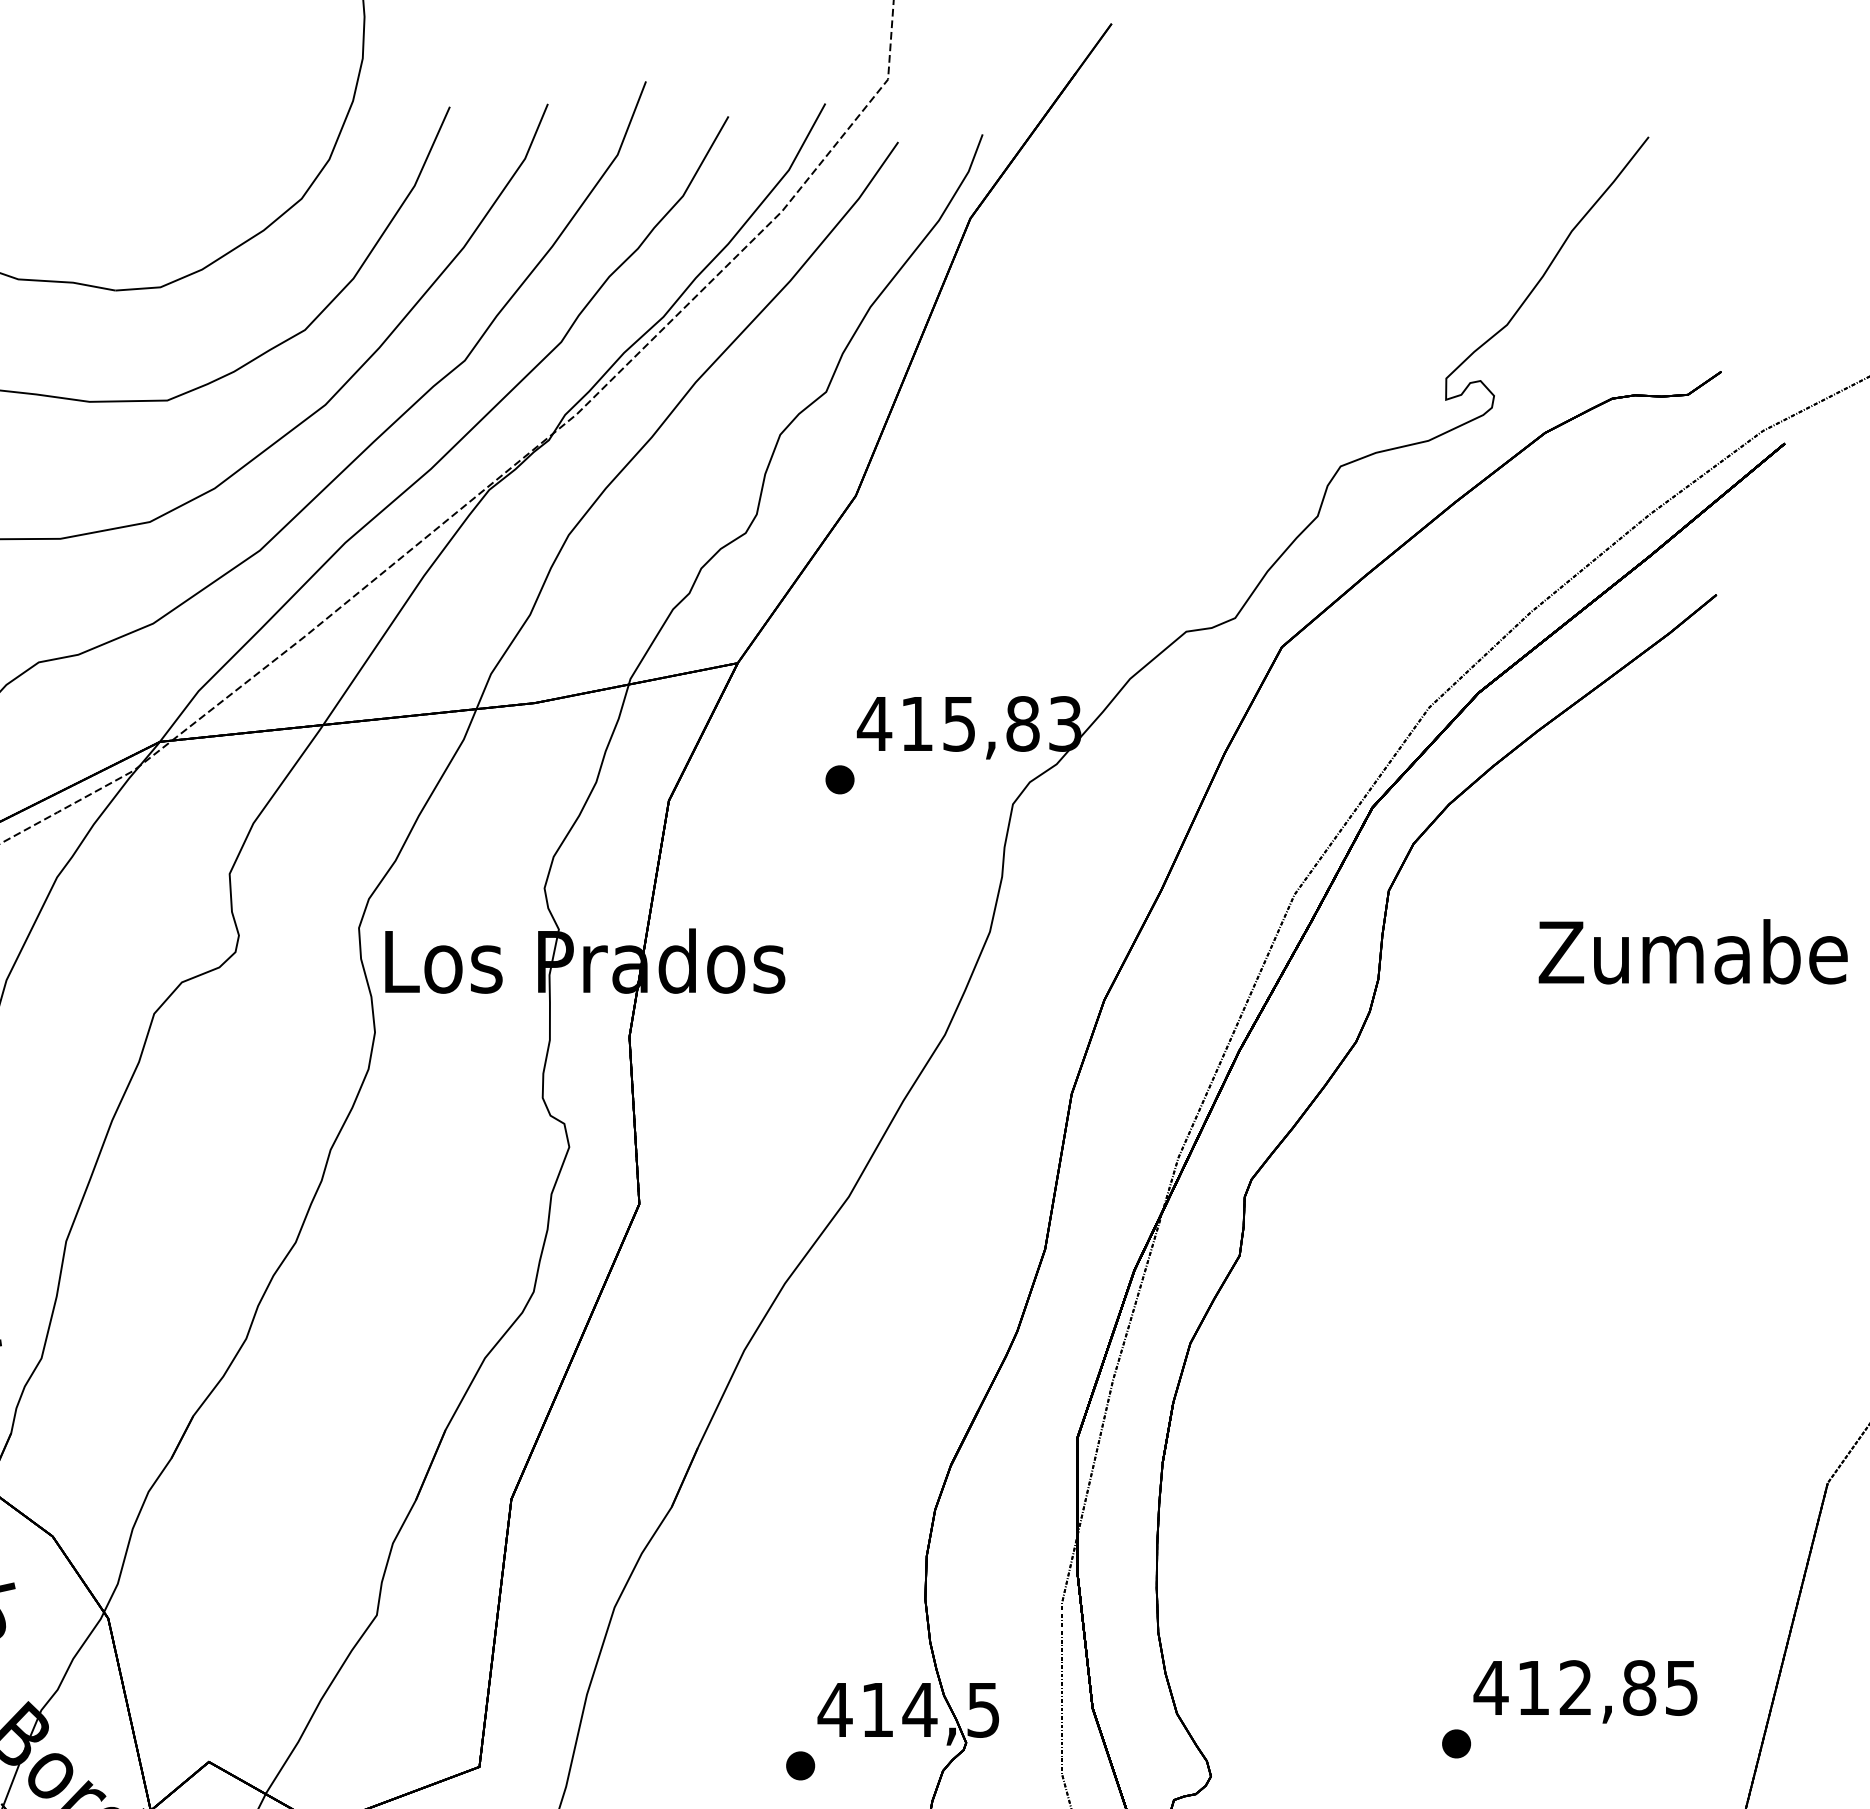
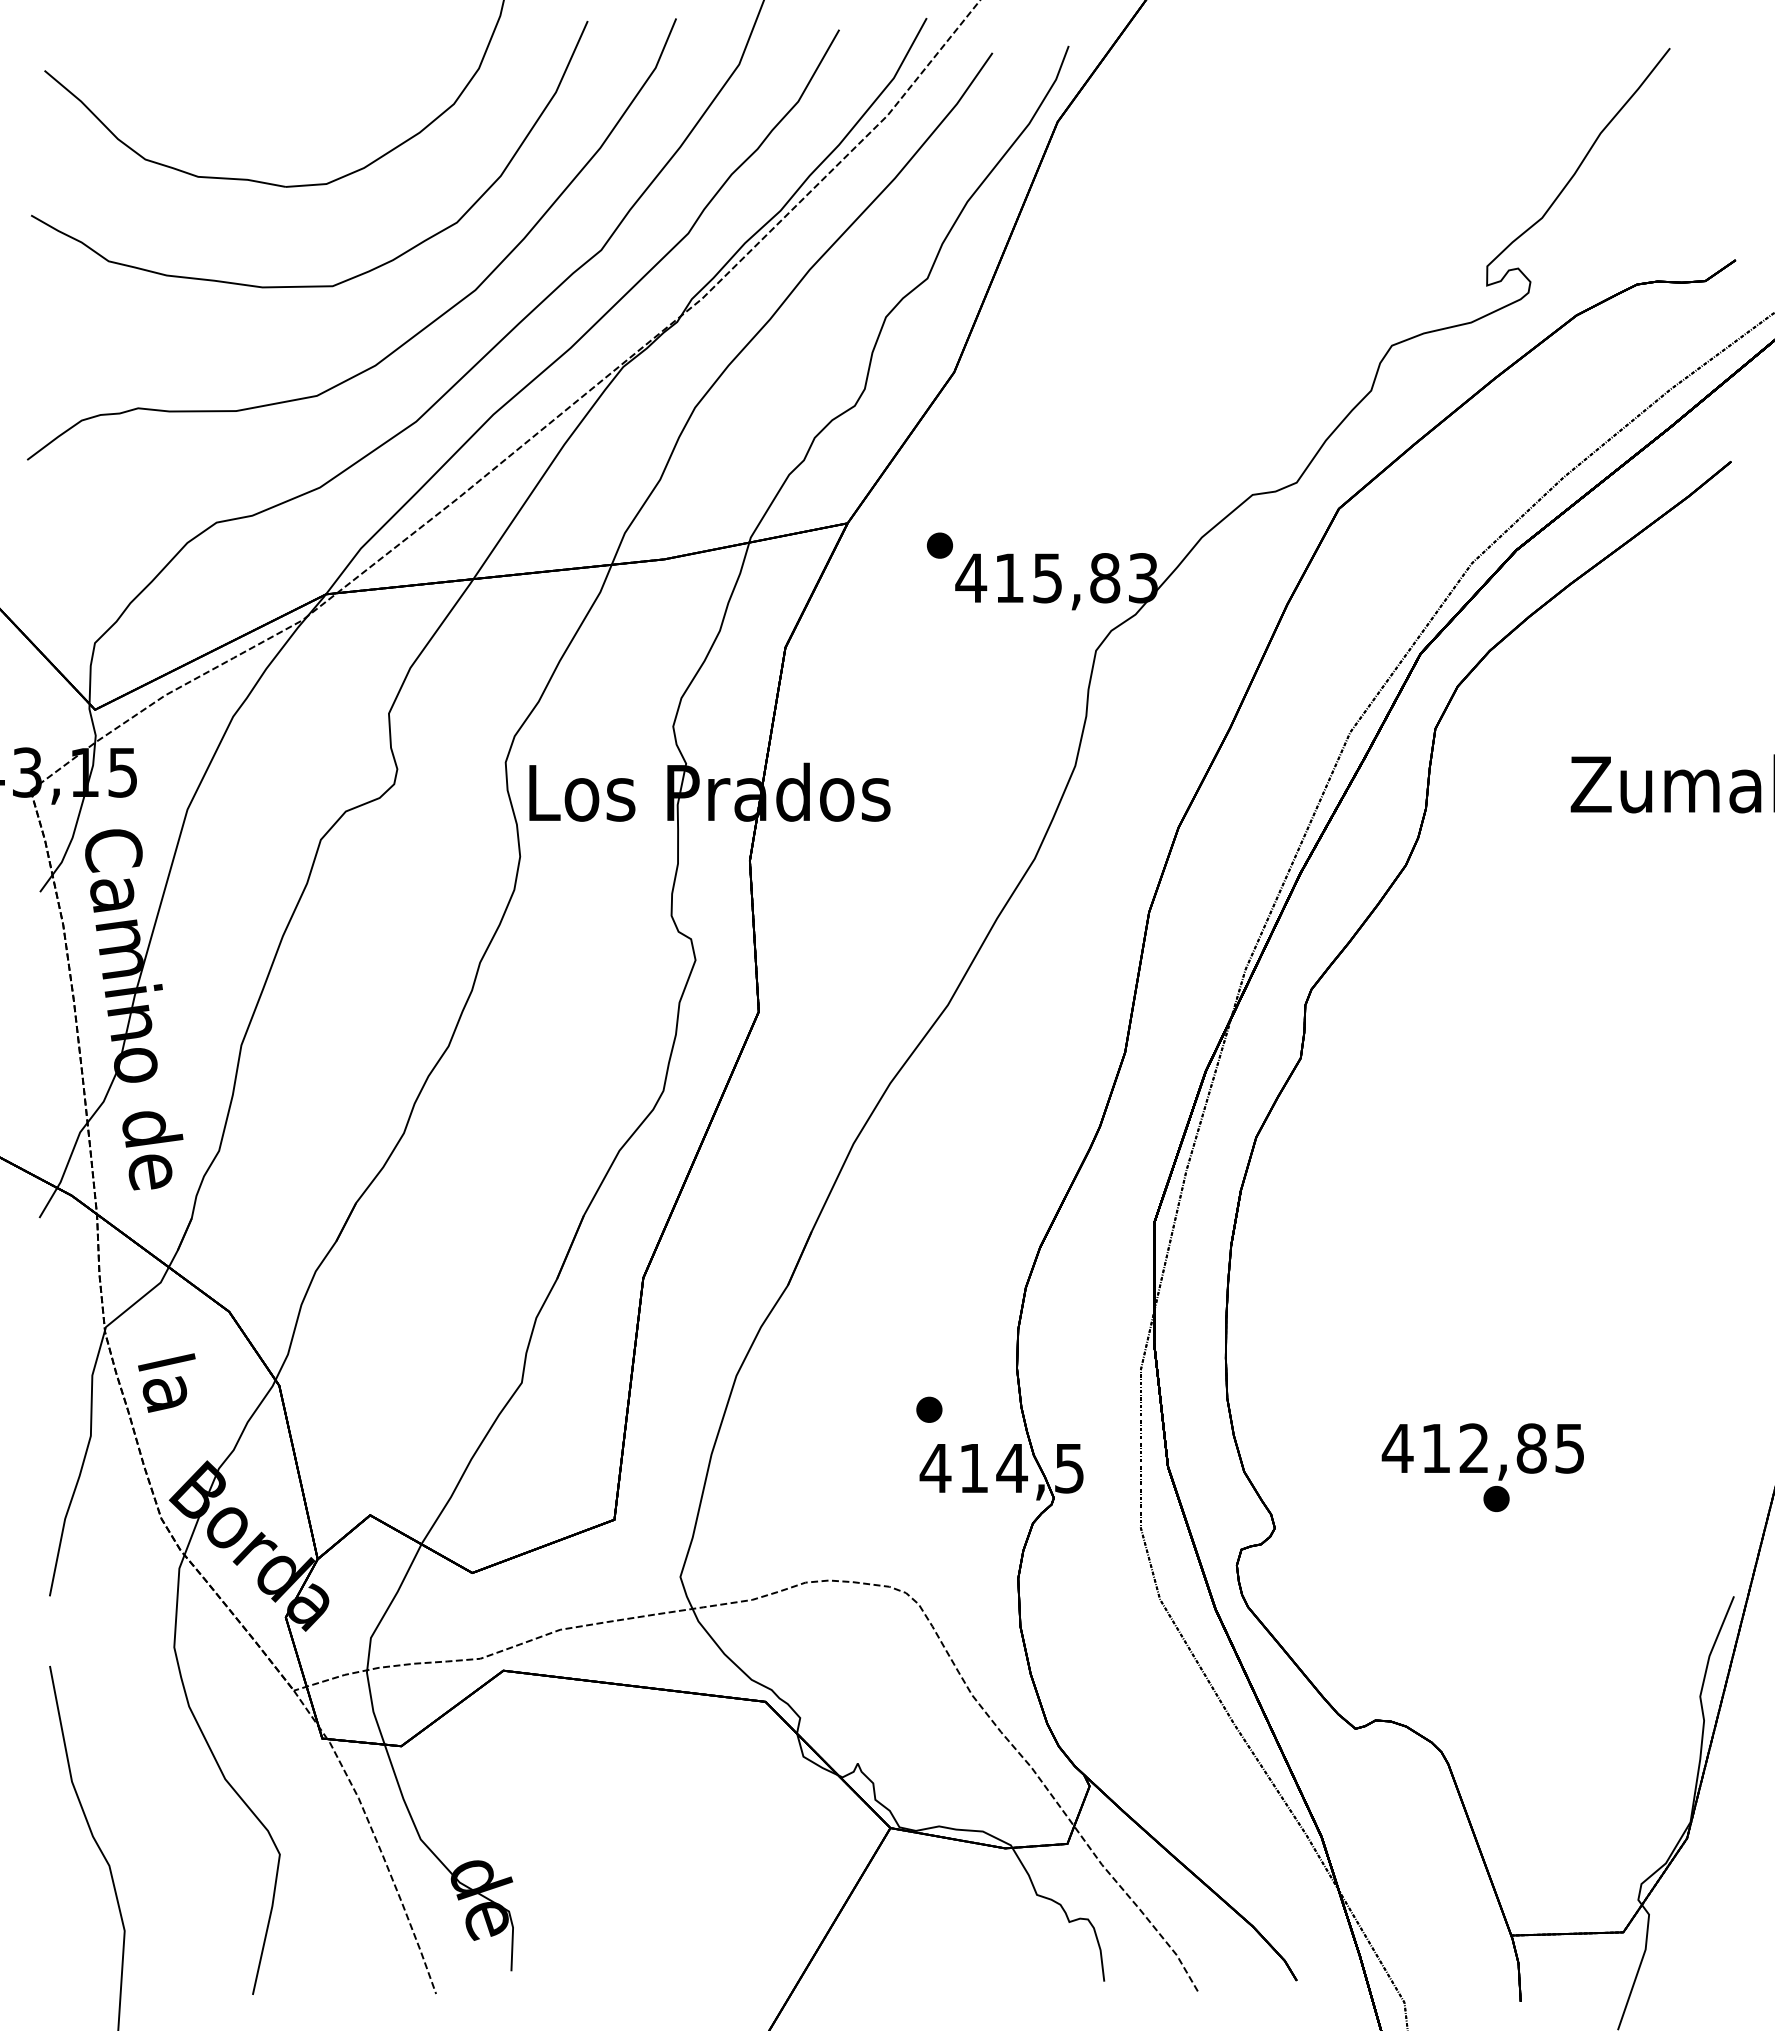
part: (839, 779) -> (939, 545), moved
text: (1584, 1691) -> (1482, 1451), moved
part: (800, 1765) -> (929, 1409), moved

